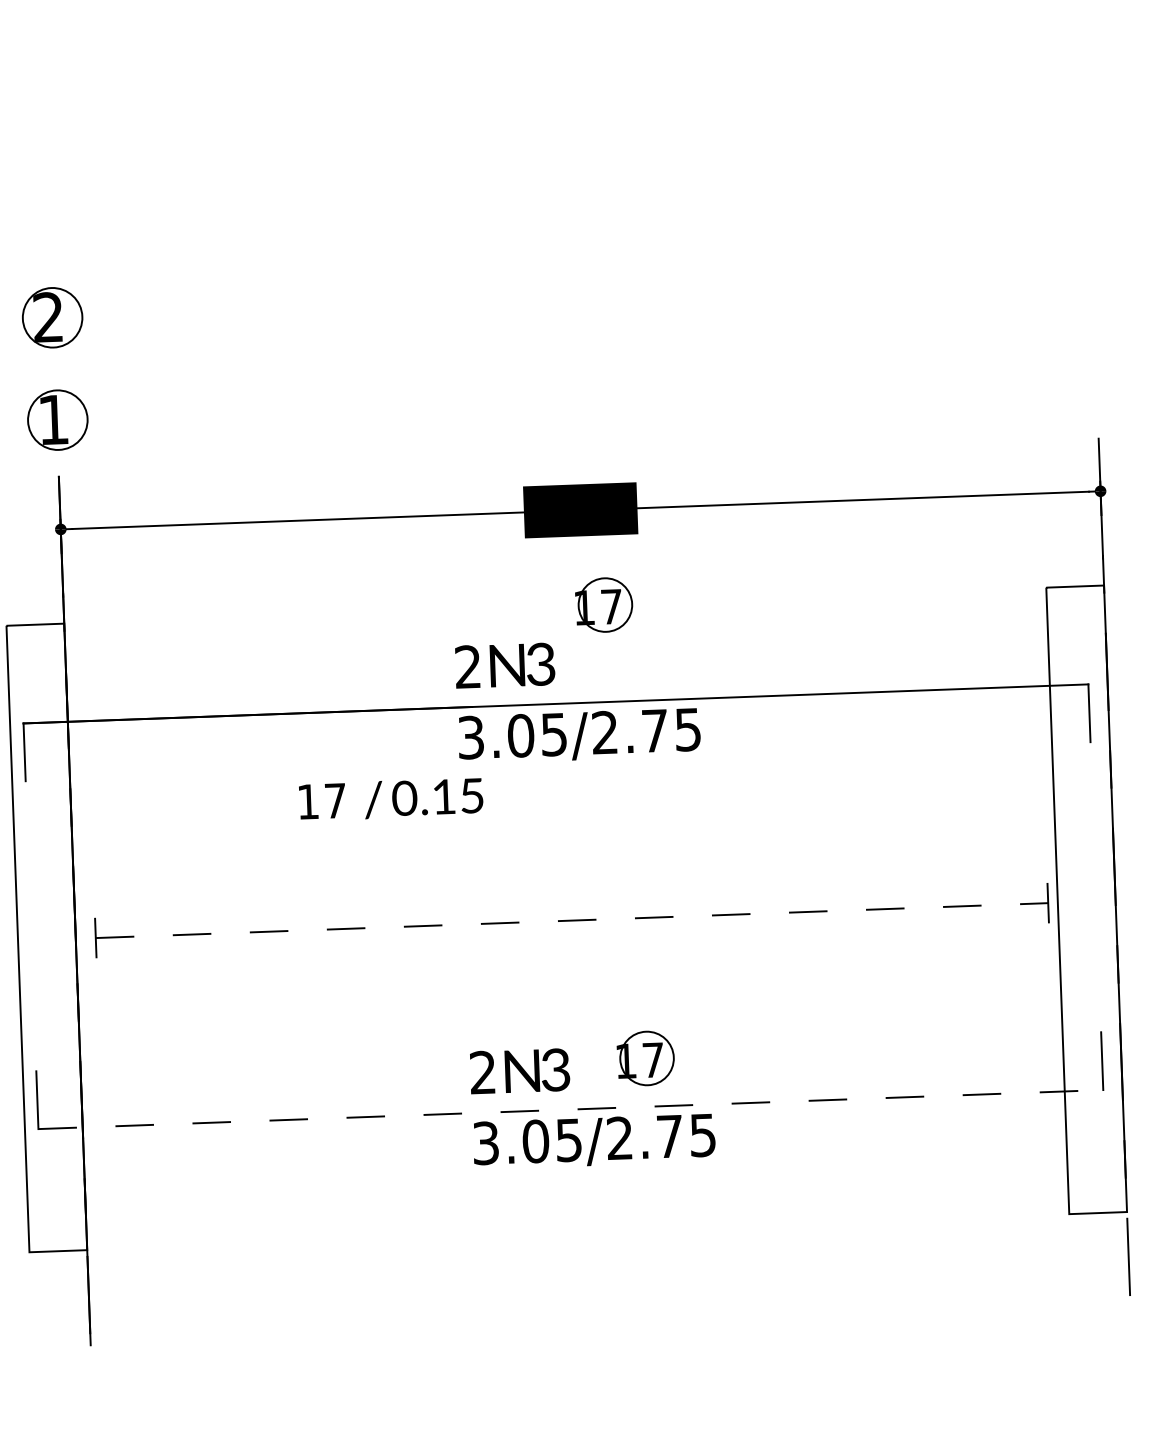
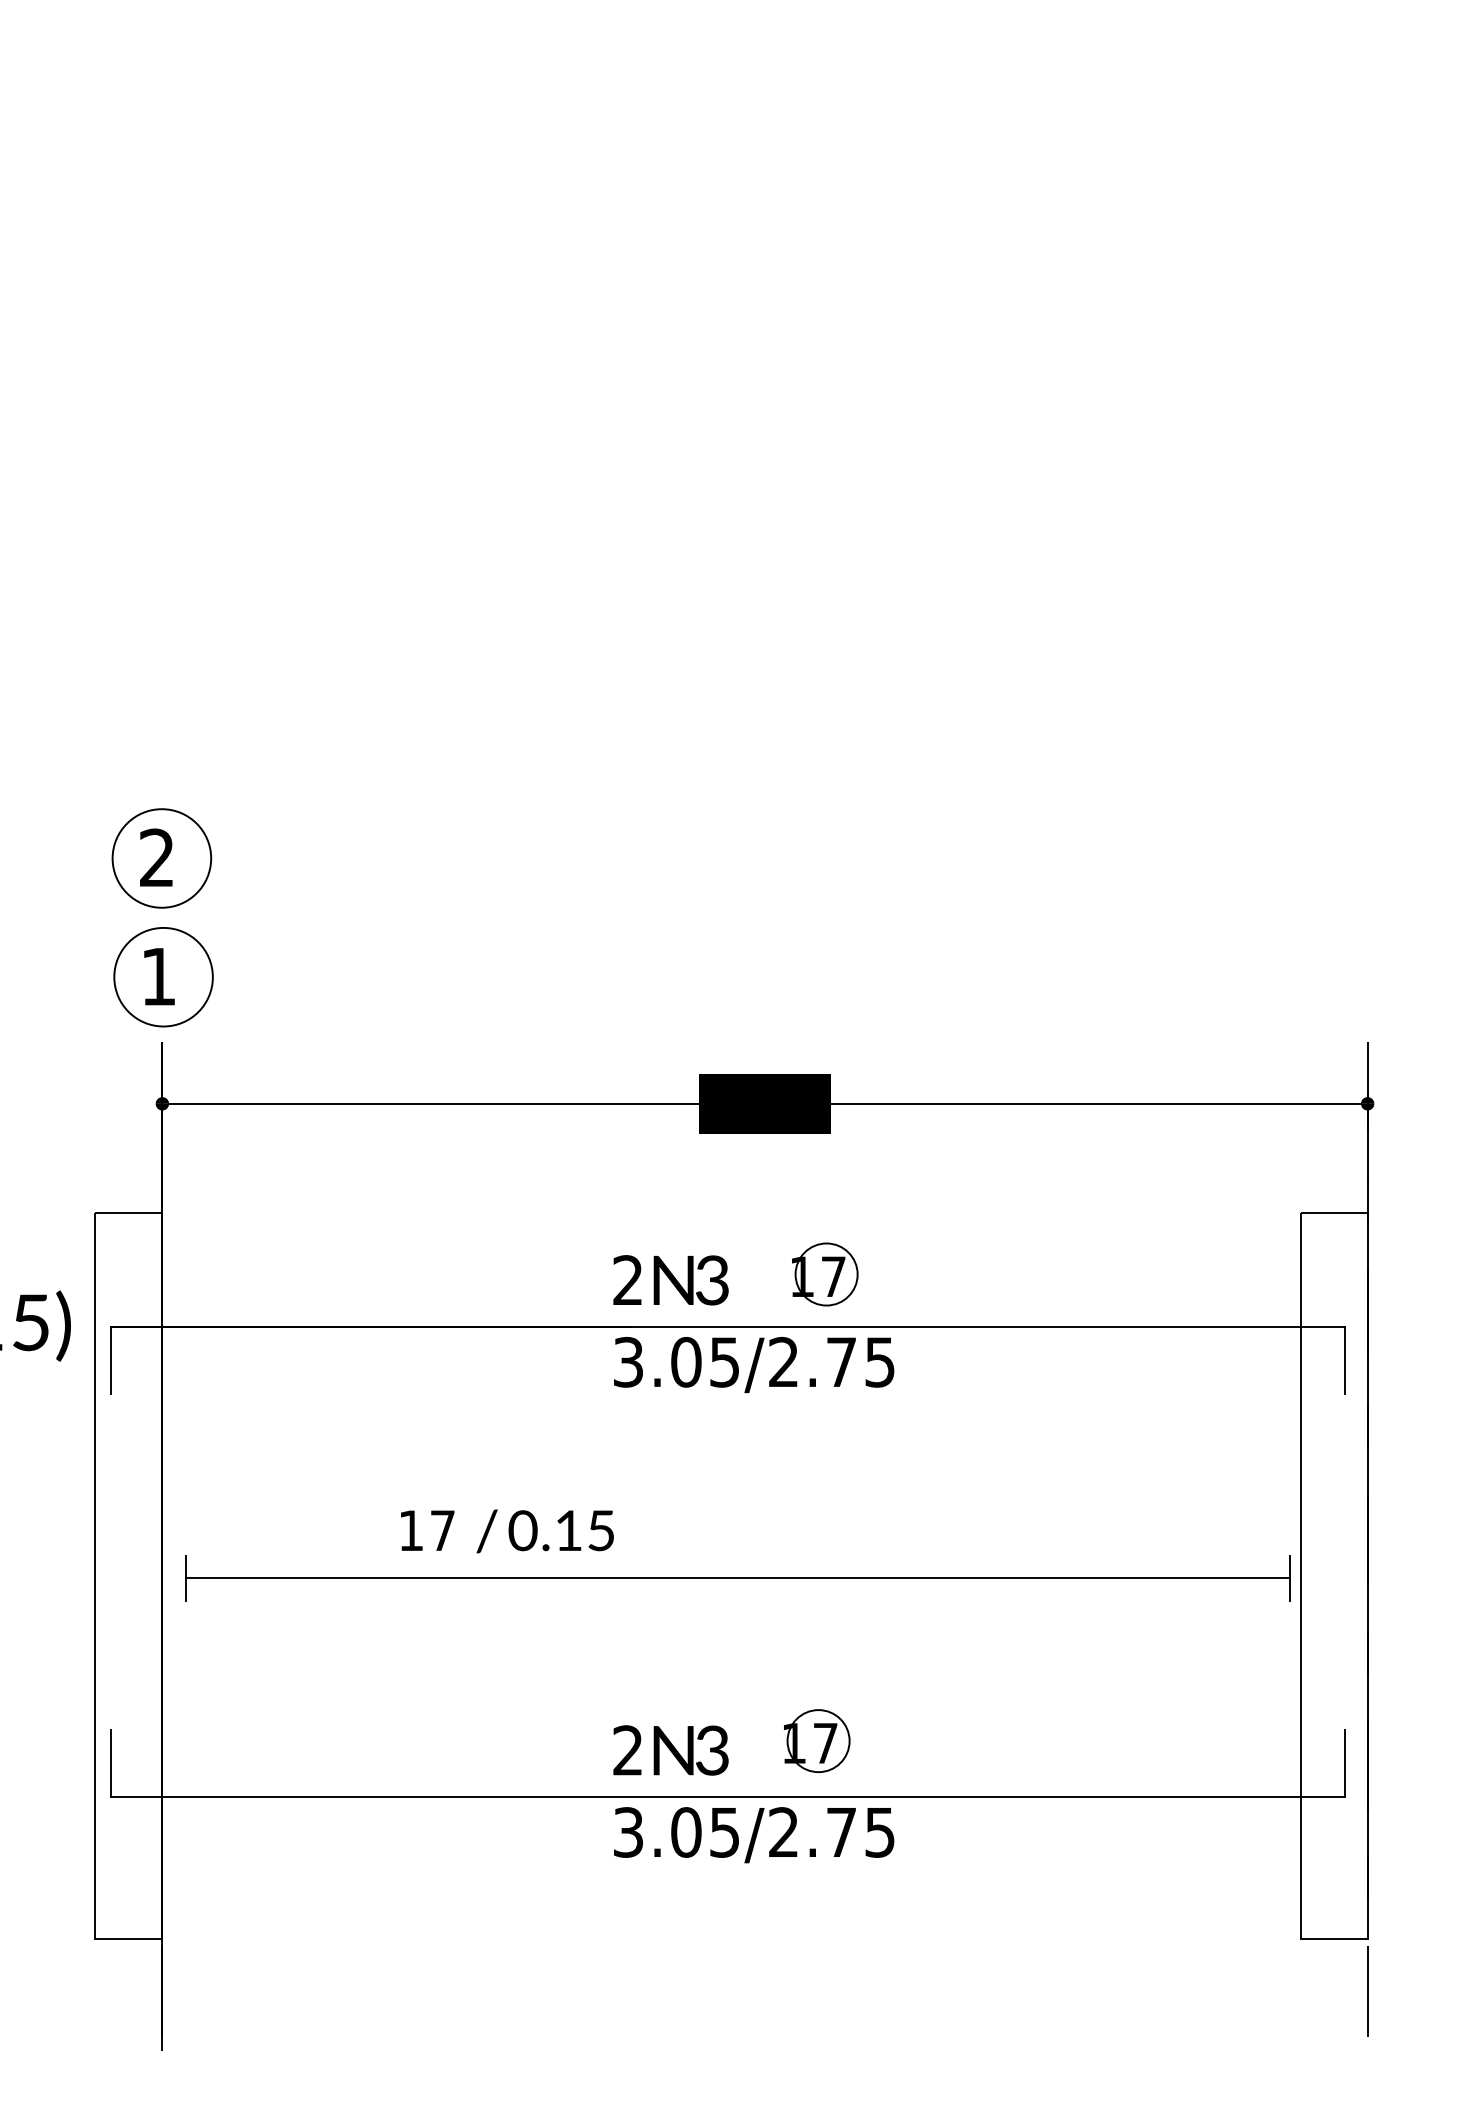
circle: (52, 317) -> (161, 858), size x1.43
circle: (57, 419) -> (163, 976), size x1.43
part: (604, 605) -> (825, 1274), moved
text: (391, 799) -> (507, 1531), moved
line: (571, 920) -> (737, 1578), dashed -> solid
line: (571, 1109) -> (728, 1797), dashed -> solid

